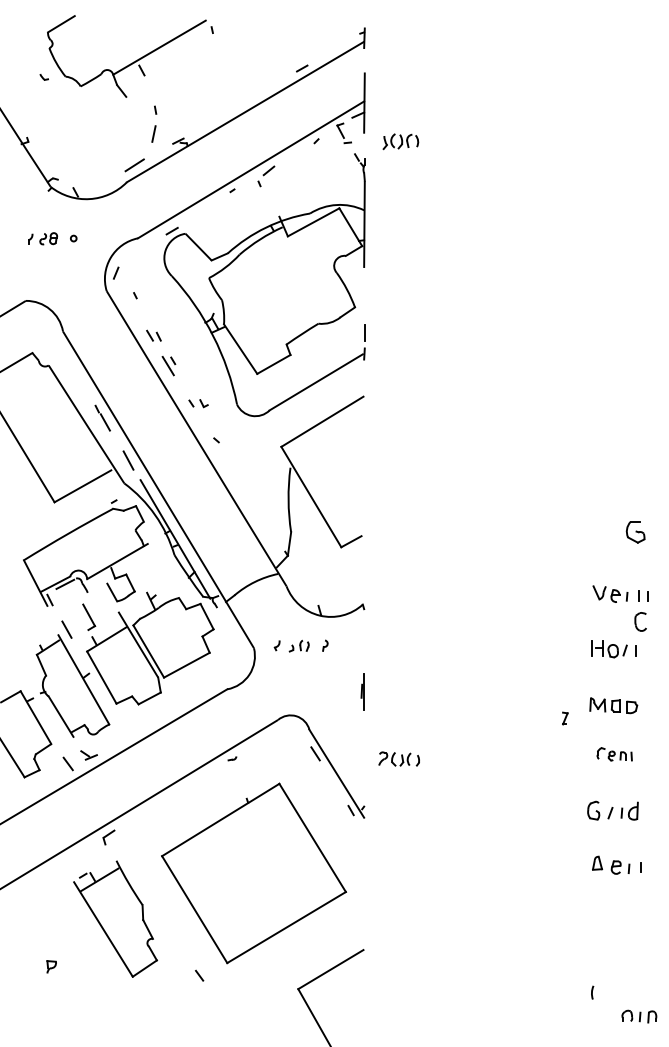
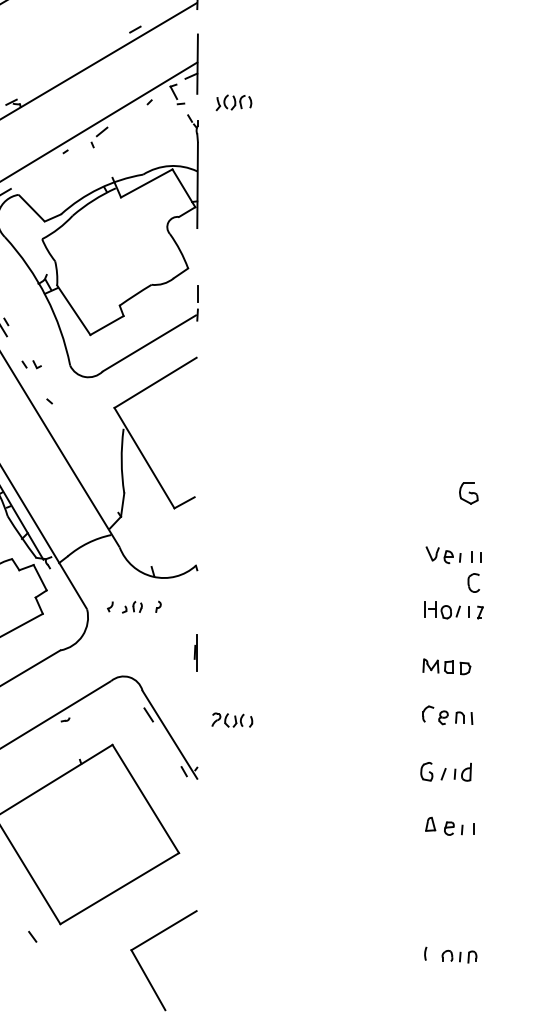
part: (565, 718) -> (480, 612), moved
part: (614, 754) -> (447, 715), size x1.43
part: (639, 1016) -> (459, 956), moved

